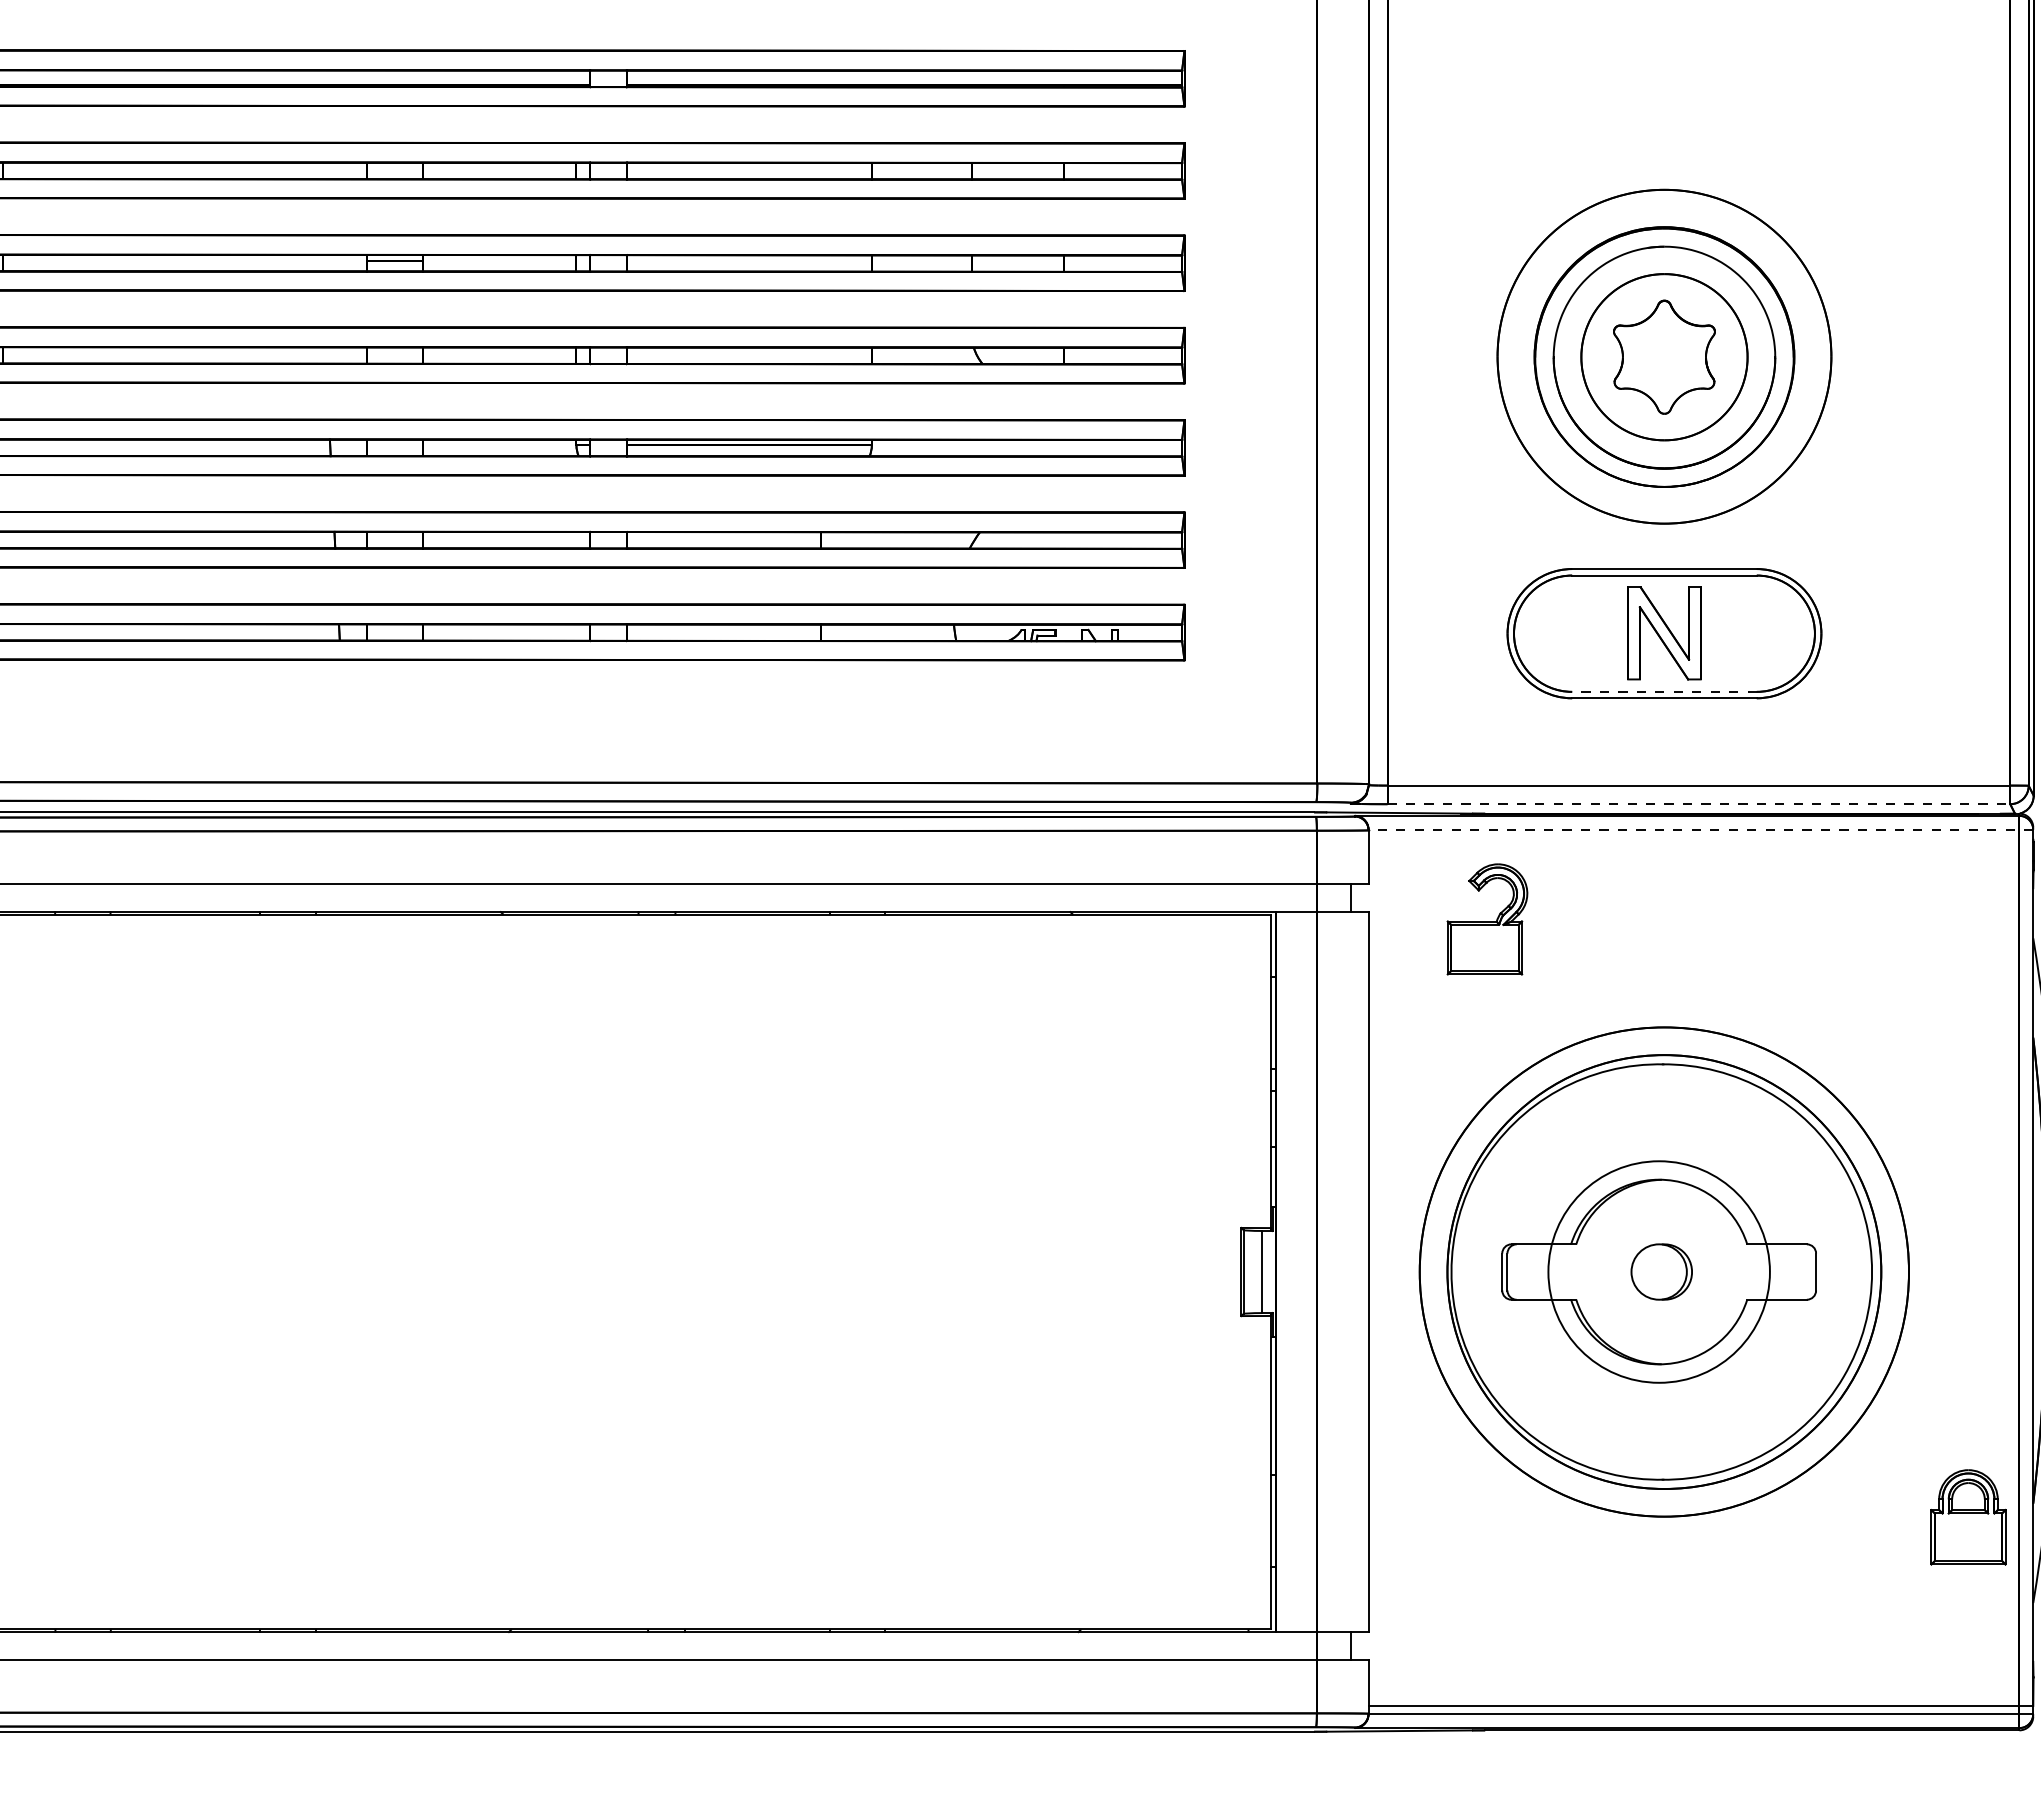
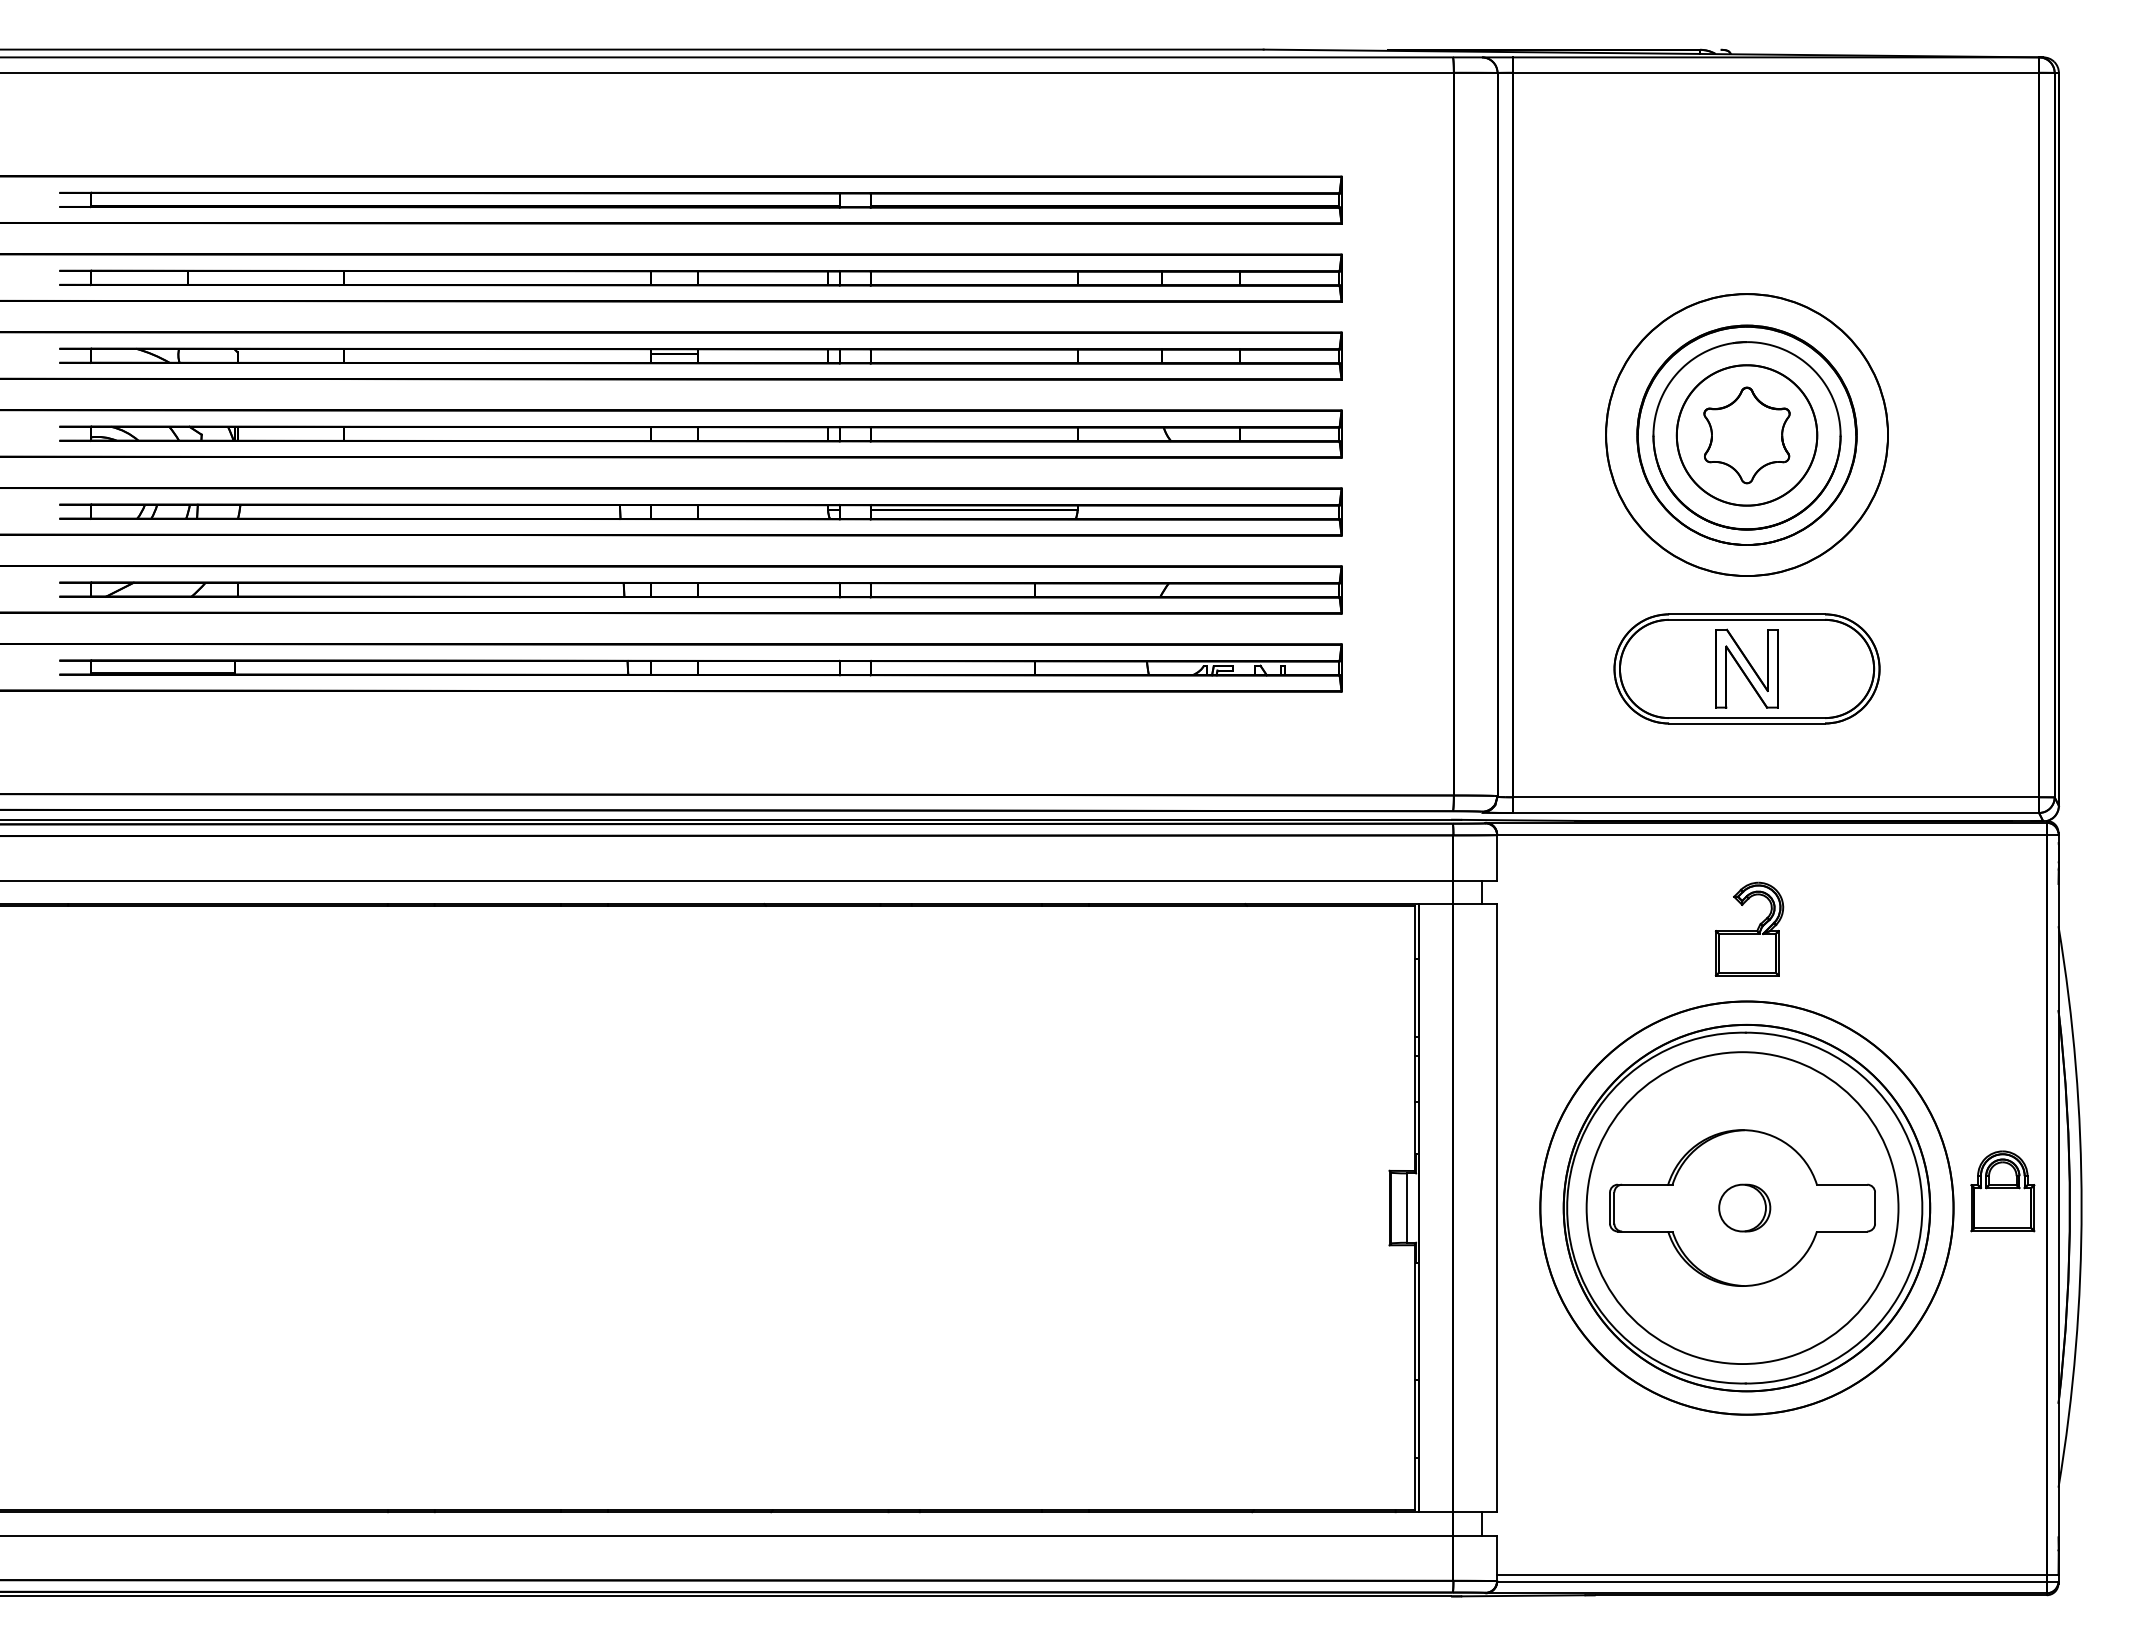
line: (1665, 692) -> (1747, 718), dashed -> solid
line: (1699, 803) -> (1776, 812), dashed -> solid
line: (1700, 829) -> (1777, 834), dashed -> solid
part: (1487, 918) -> (1749, 928), moved
circle: (1659, 1272) -> (1742, 1208), size x1.67
part: (1968, 1517) -> (2002, 1191), moved

